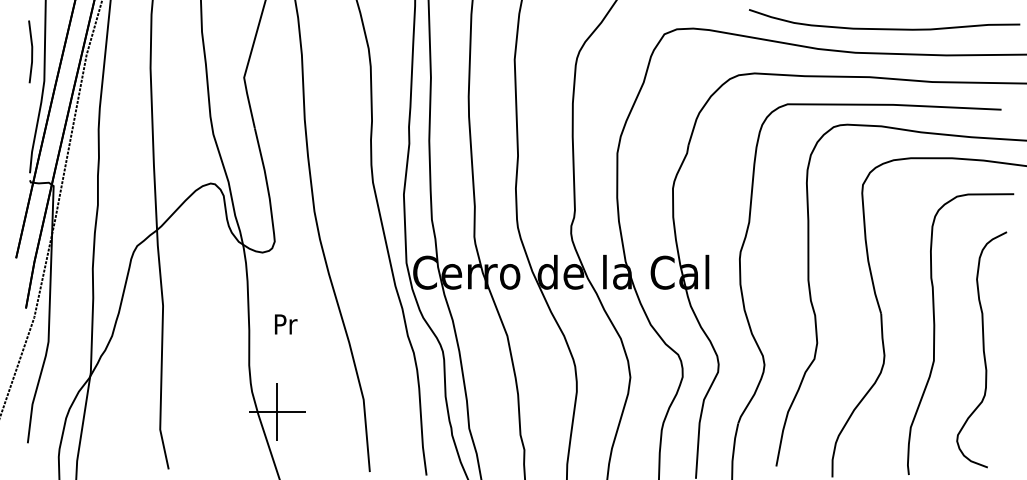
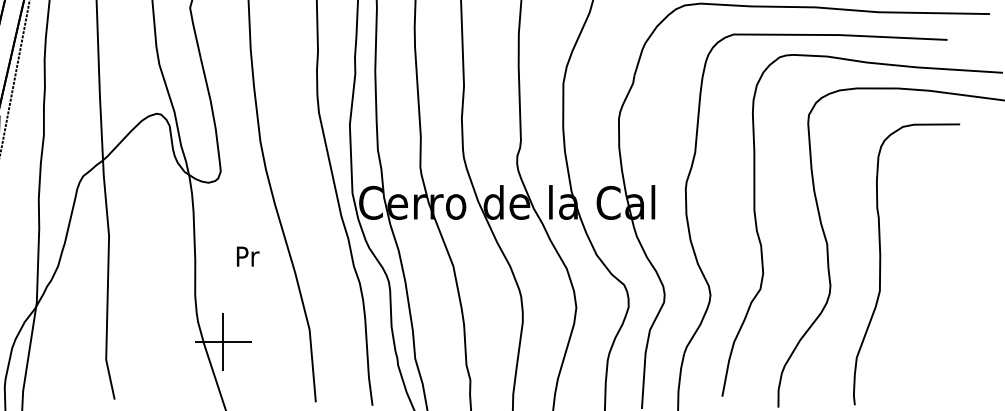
text: (286, 324) -> (248, 256), moved
curve: (982, 349) -> (928, 279), removed

